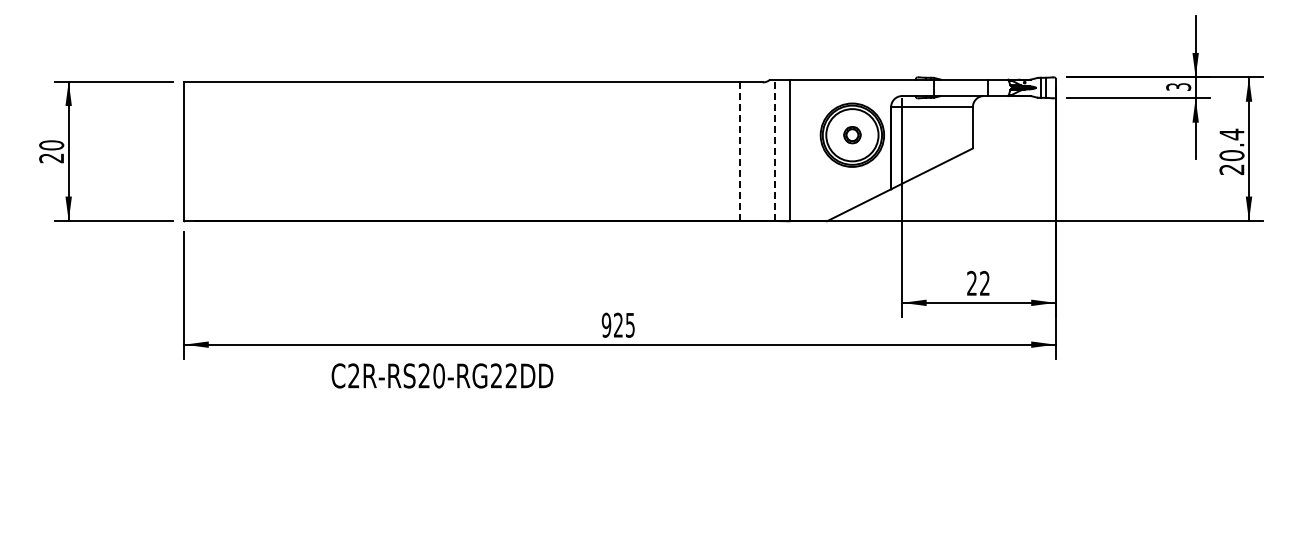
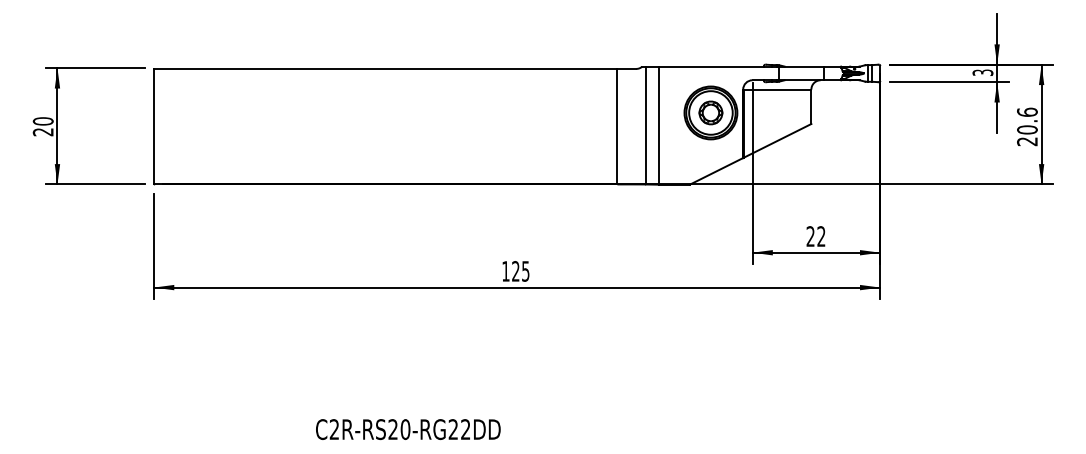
part: (852, 134) -> (711, 112), size x1.67
text: (1231, 134) -> (1027, 112), 20.4 -> 20.6
line: (774, 150) -> (645, 125), dashed -> solid
line: (740, 152) -> (617, 127), dashed -> solid
text: (606, 324) -> (505, 270), 925 -> 125
text: (442, 375) -> (408, 429), moved

